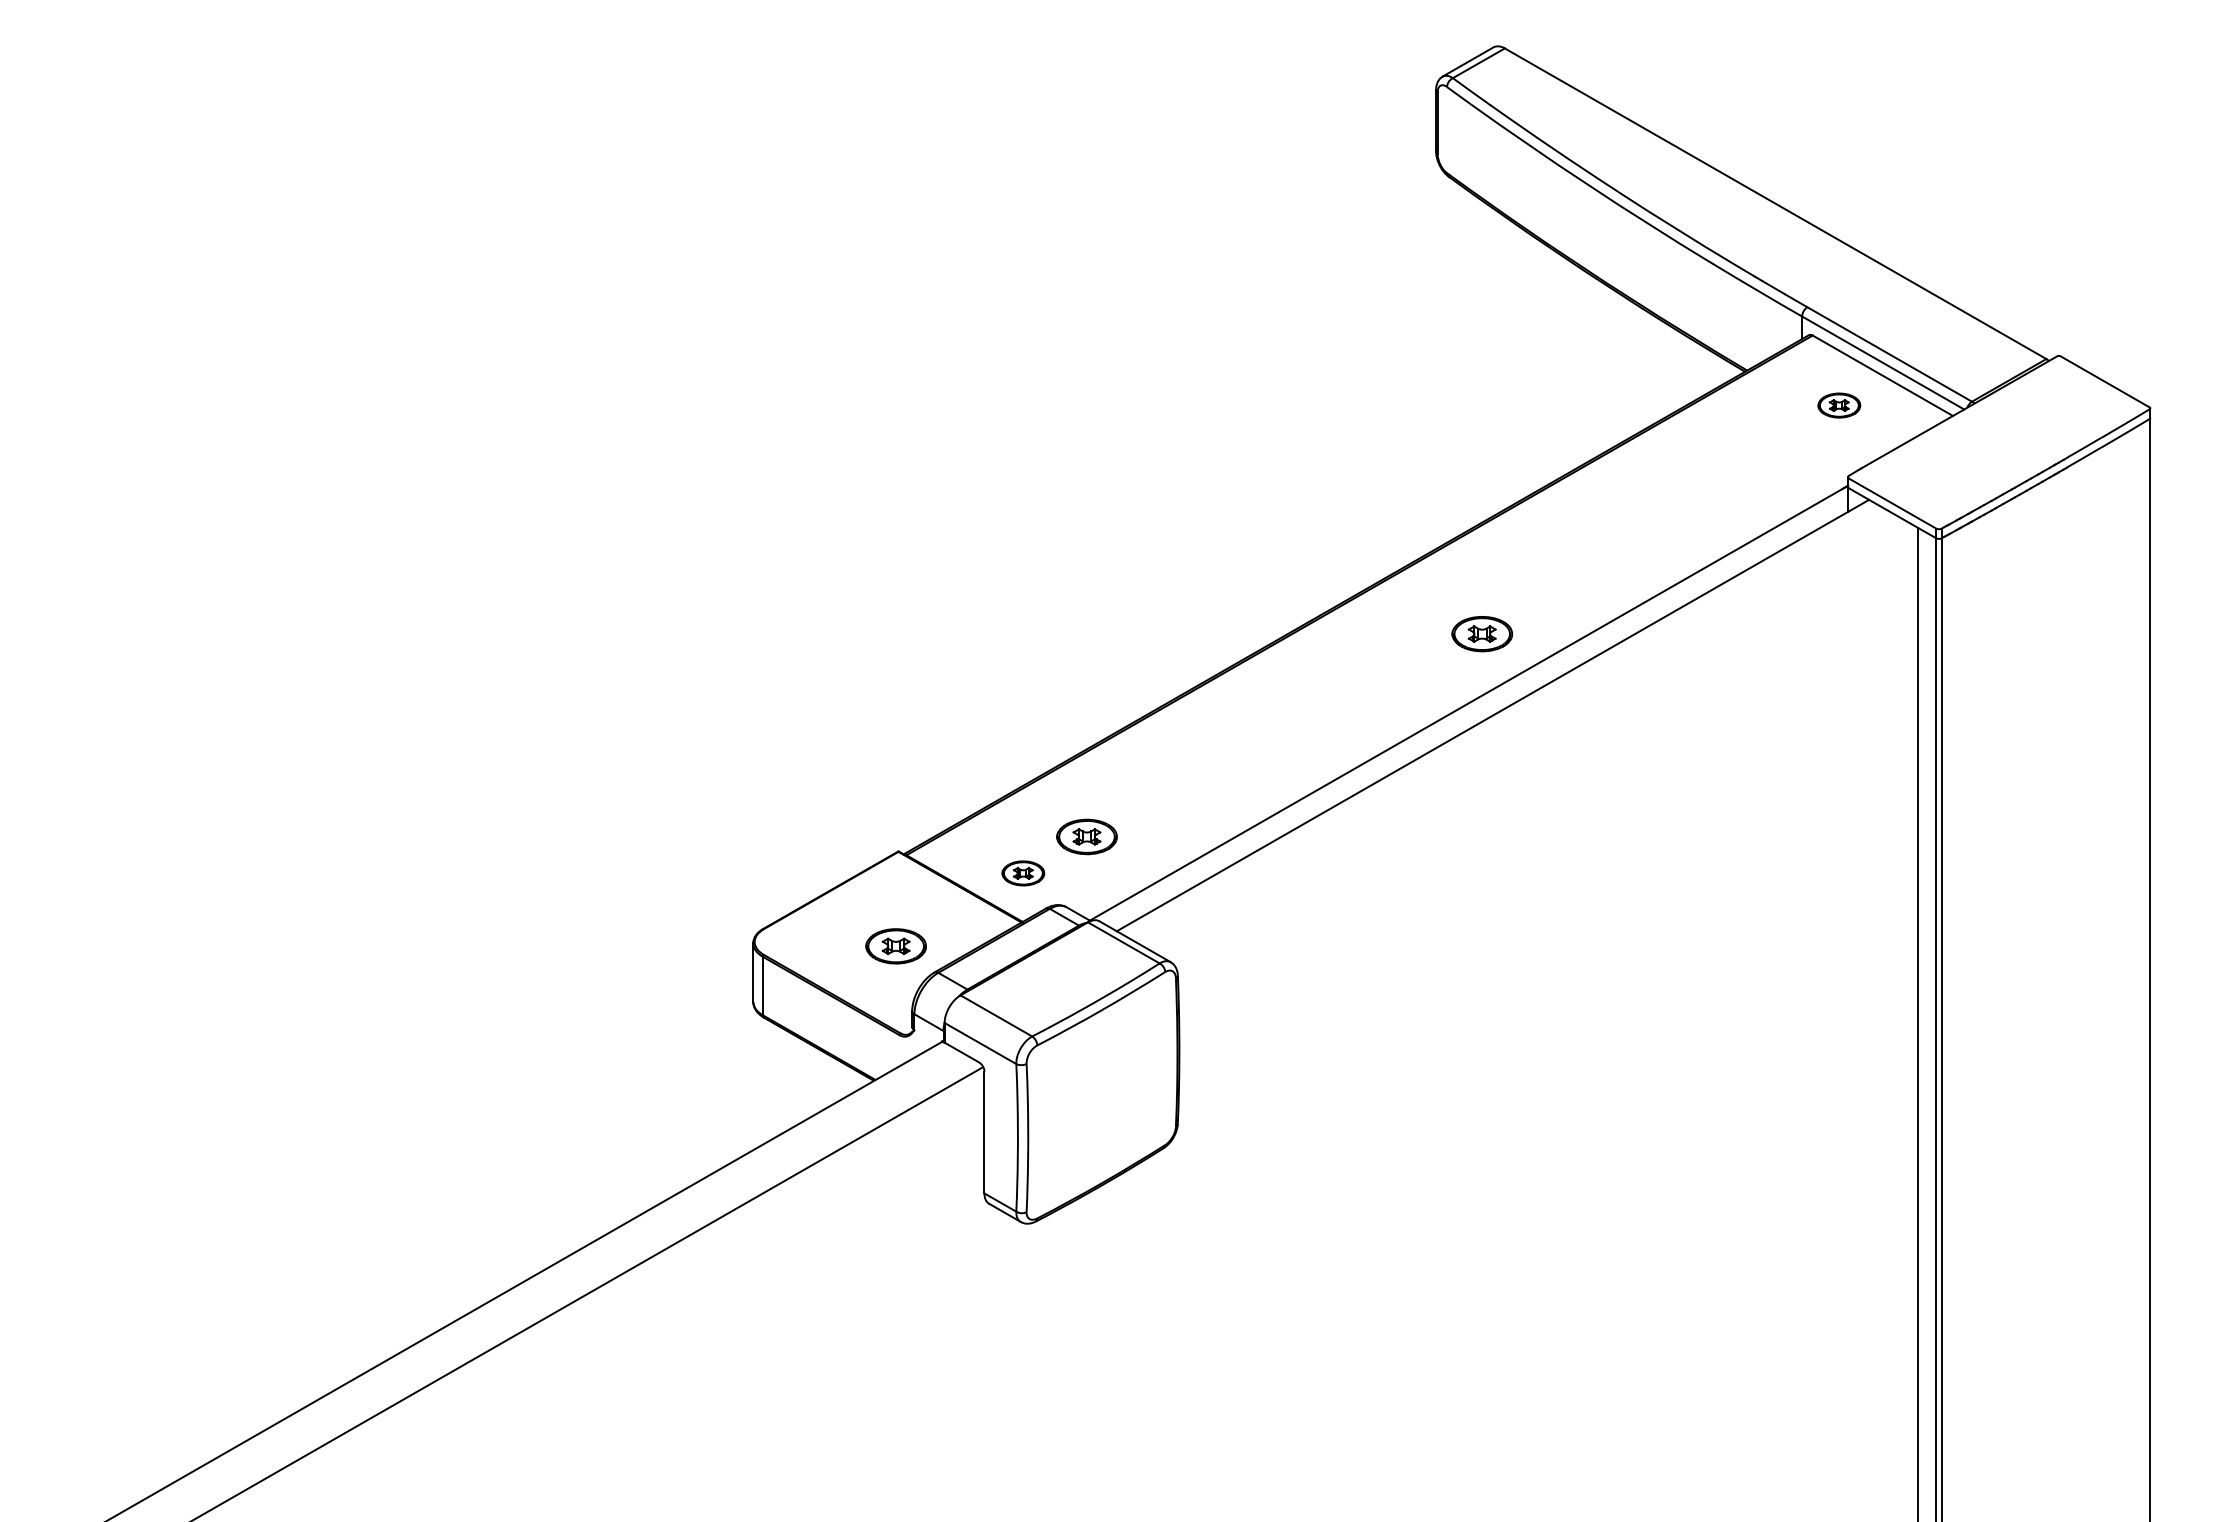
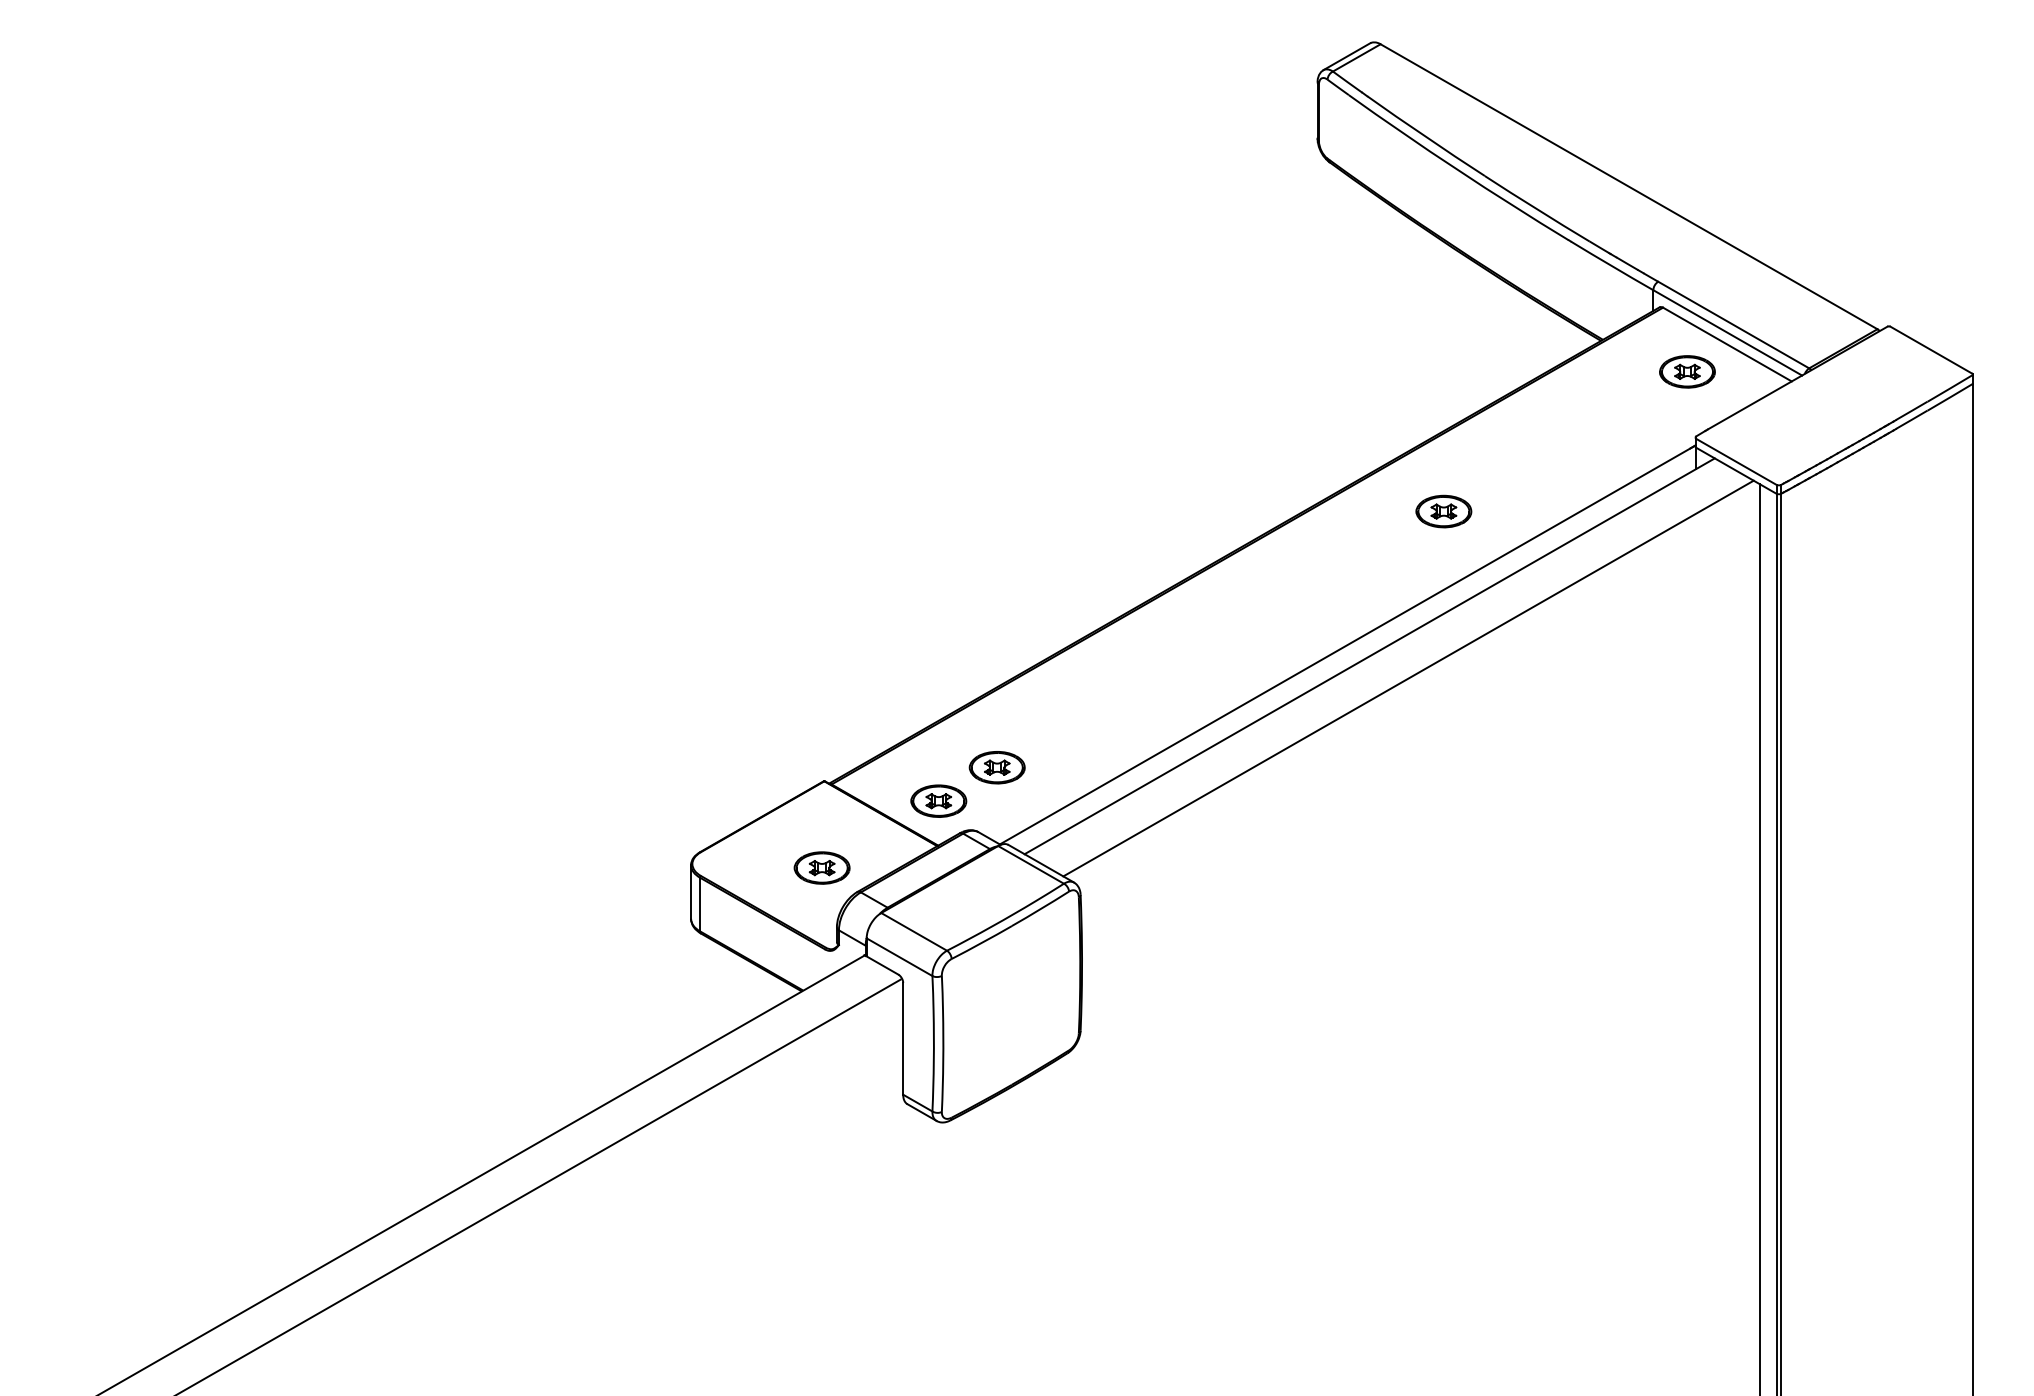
part: (1839, 405) -> (1687, 371), size x1.43
part: (1481, 634) -> (1443, 511), moved
line: (1535, 739) -> (1408, 678), added
part: (1022, 872) -> (938, 800), size x1.43

